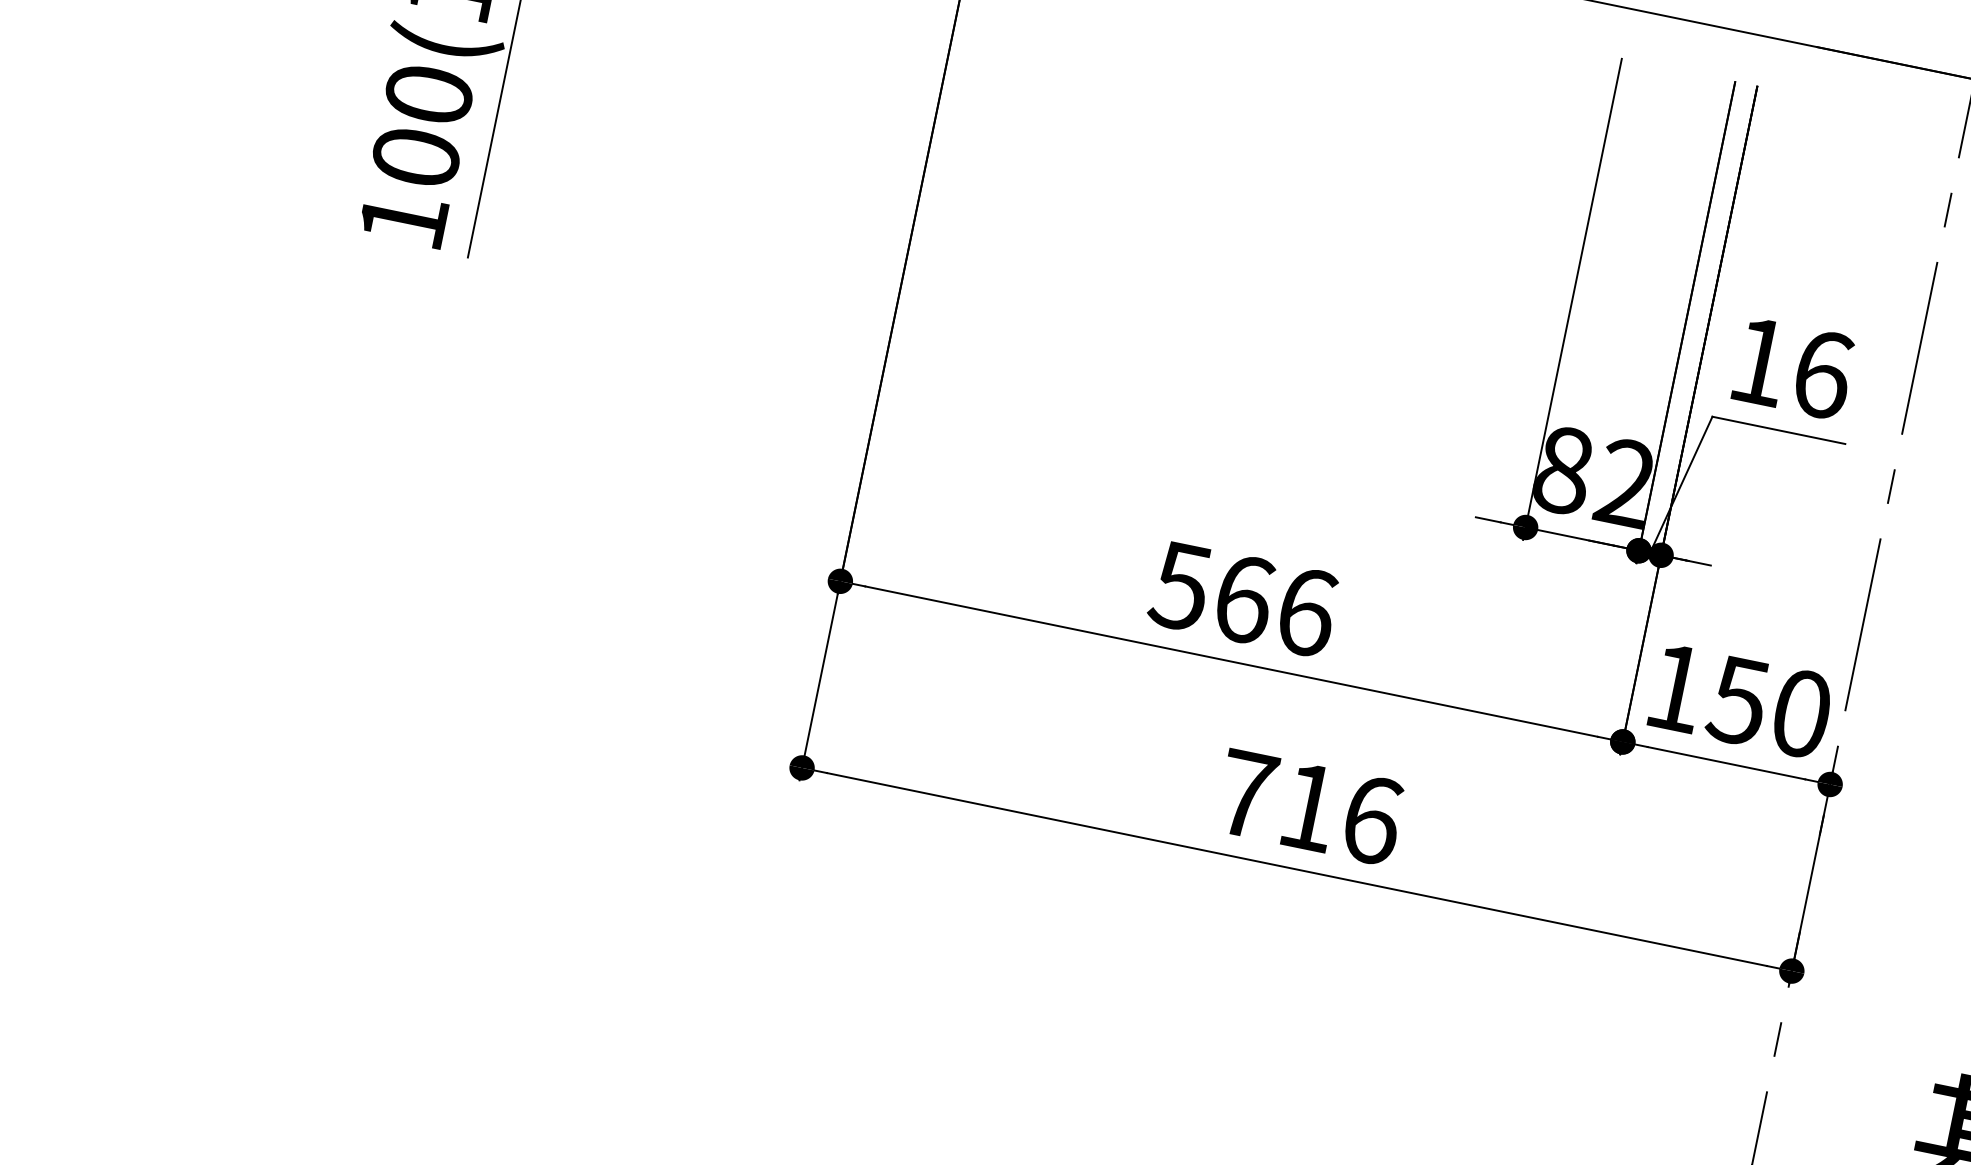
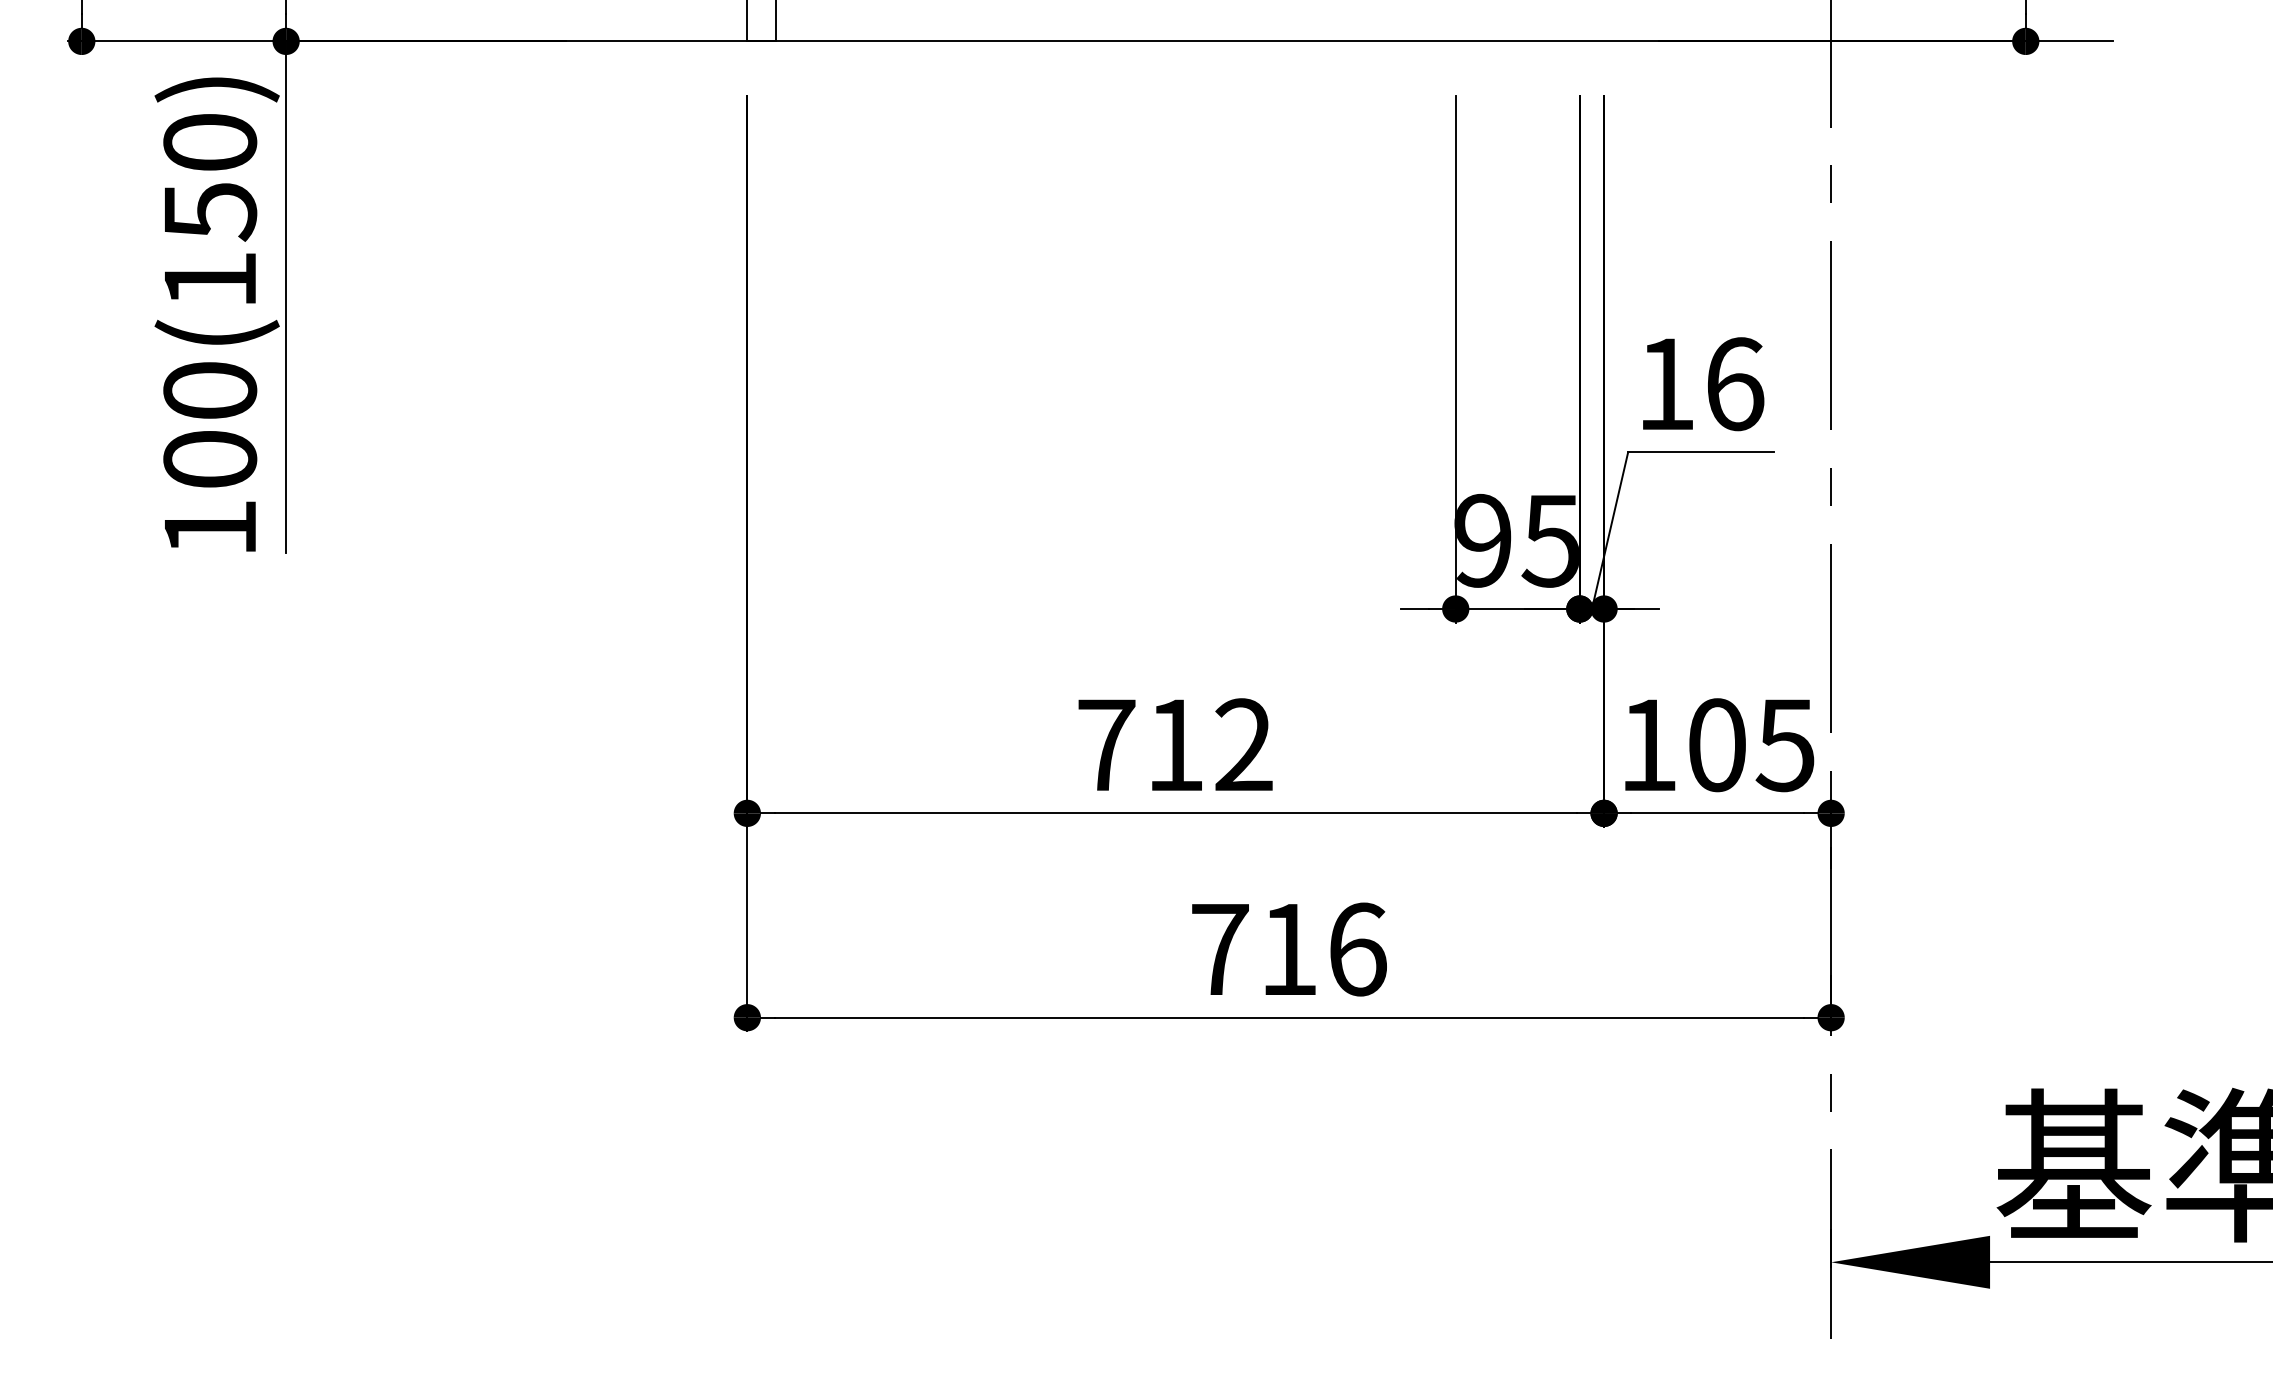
text: (1593, 476) -> (1516, 540), 82 -> 95
text: (1243, 599) -> (1174, 745), 566 -> 712
text: (1769, 707) -> (1750, 745), 150 -> 105

